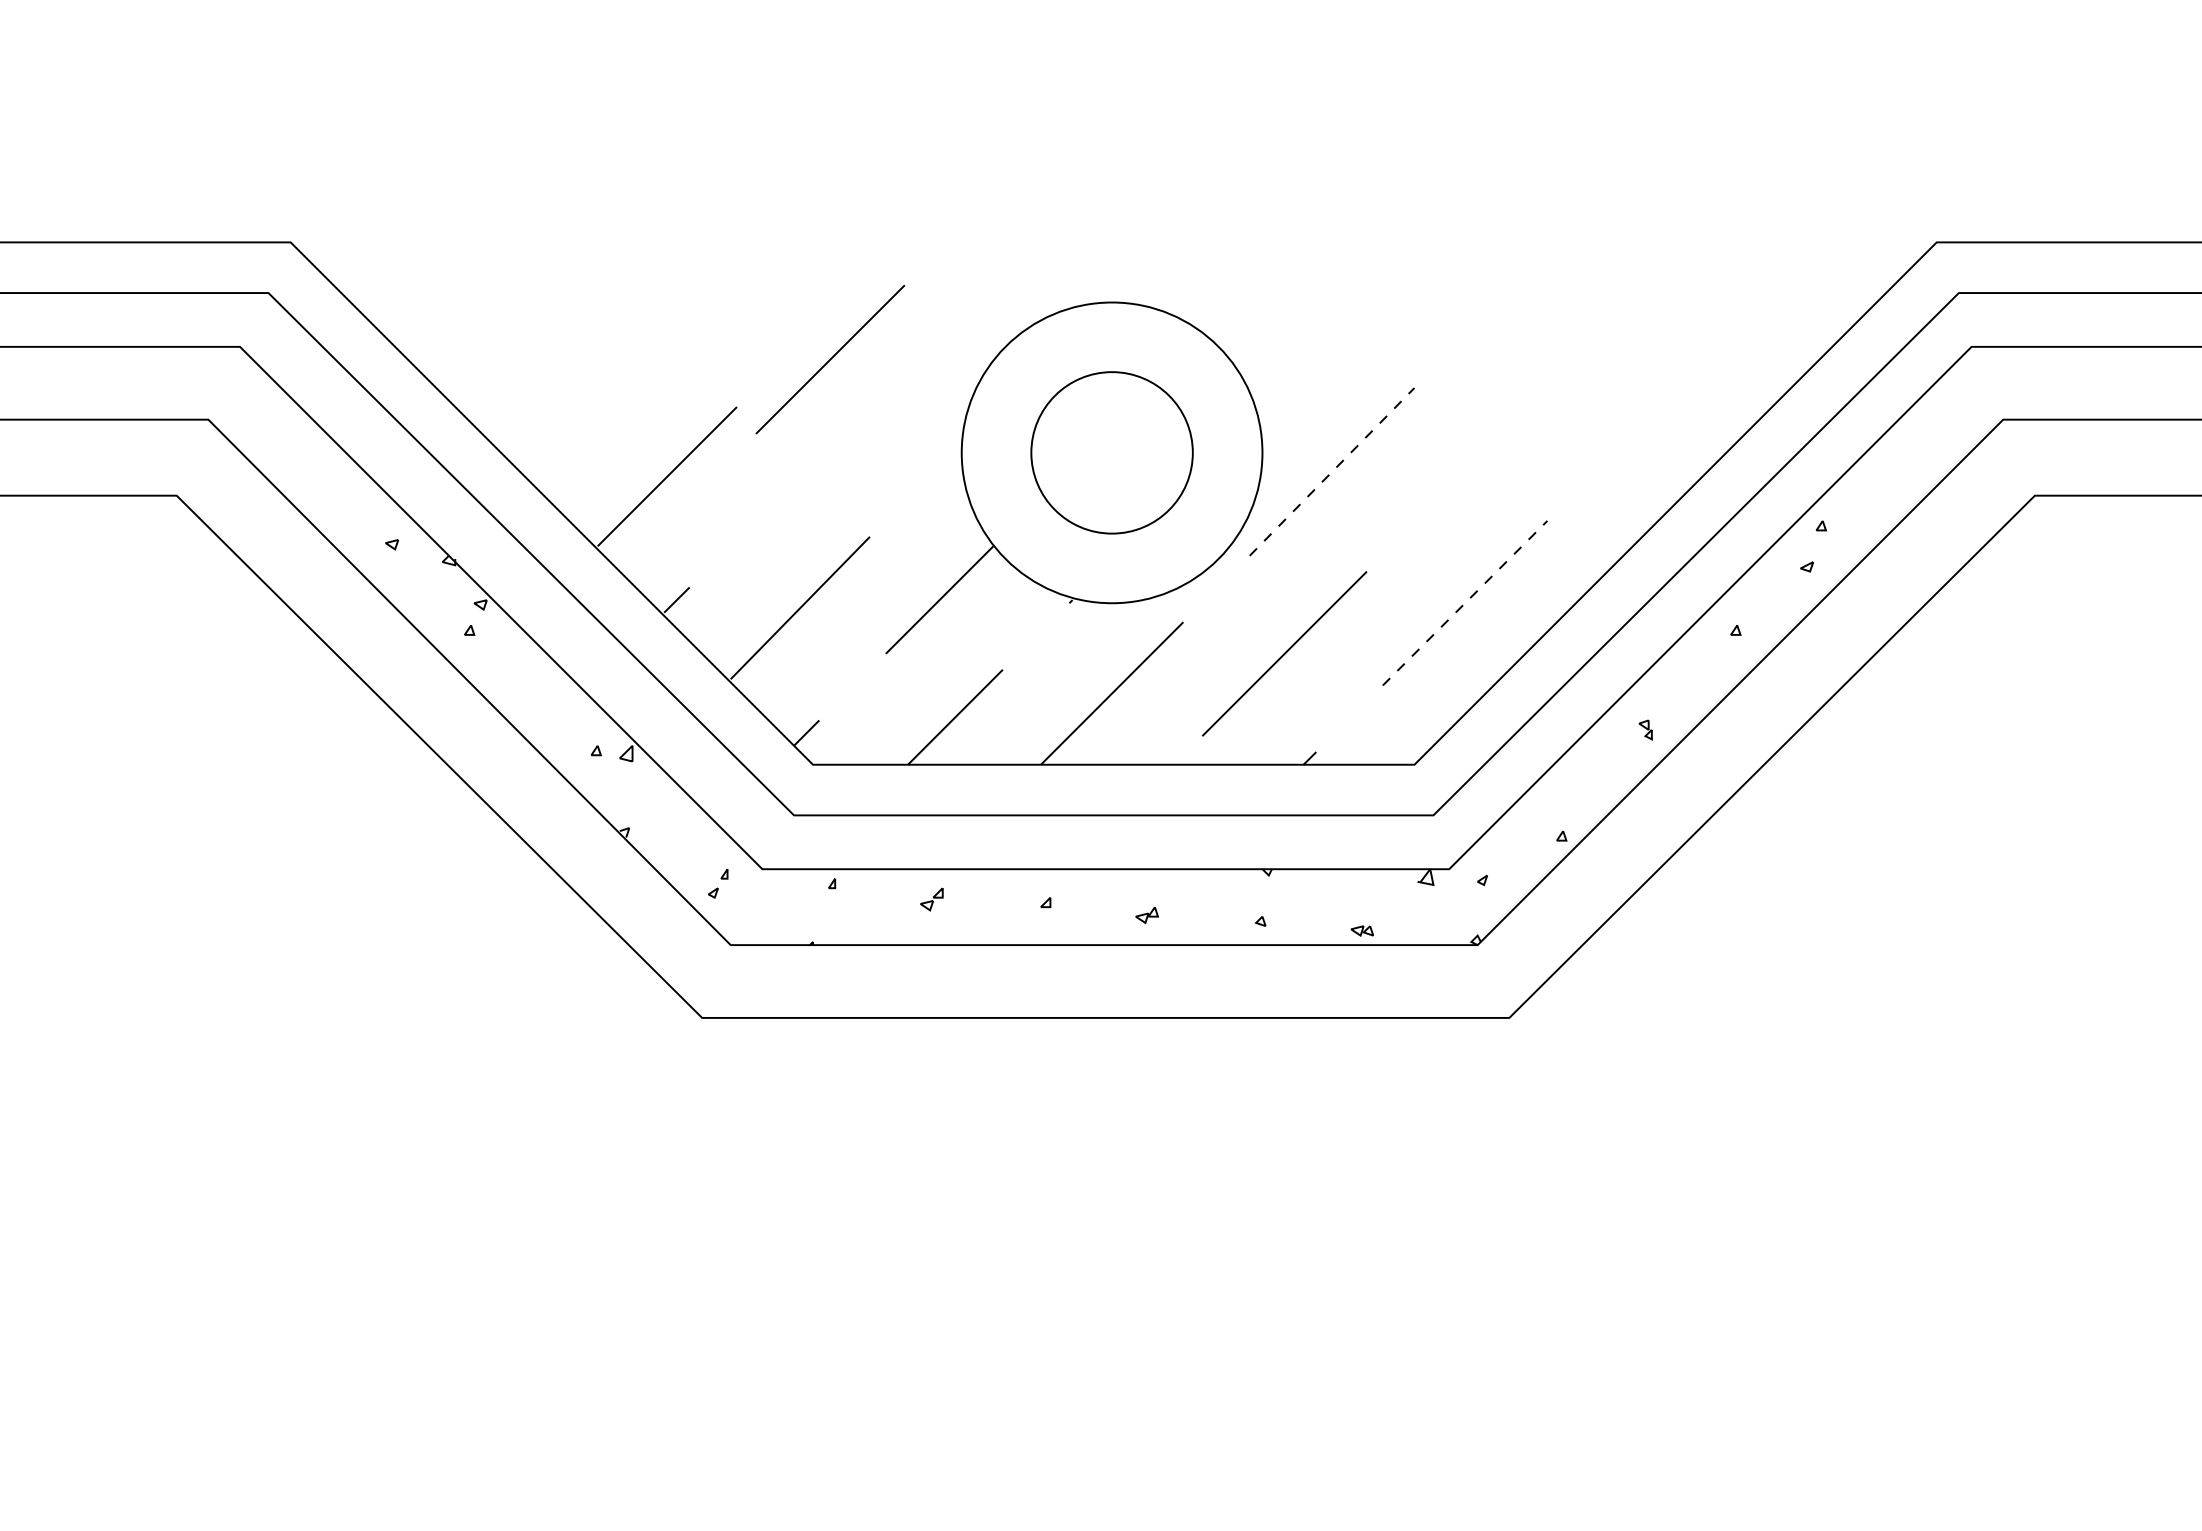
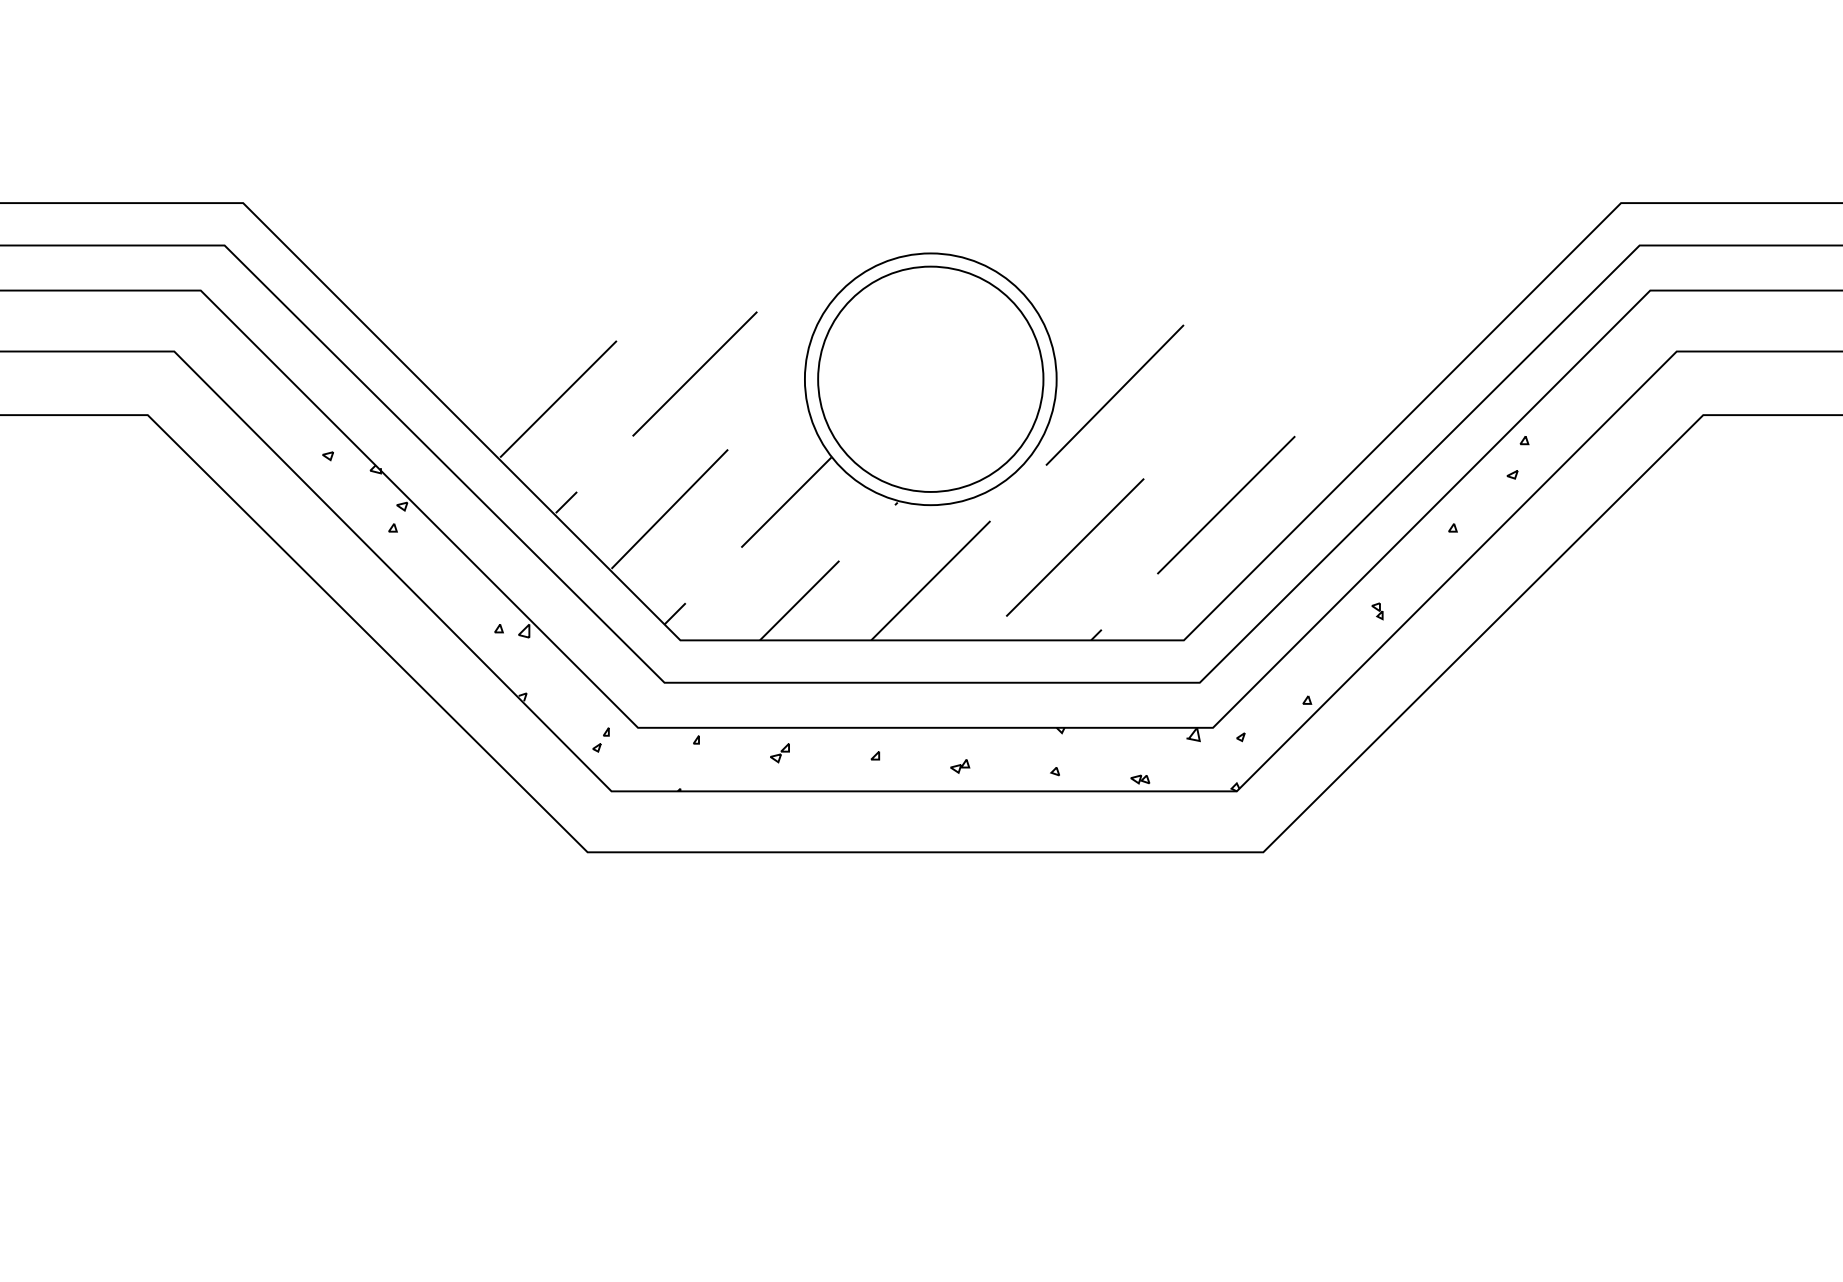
line: (830, 359) -> (695, 373), moved
circle: (1111, 452) -> (930, 378), size x1.67
line: (1332, 471) -> (1115, 394), dashed -> solid
line: (1465, 602) -> (1226, 504), dashed -> solid

